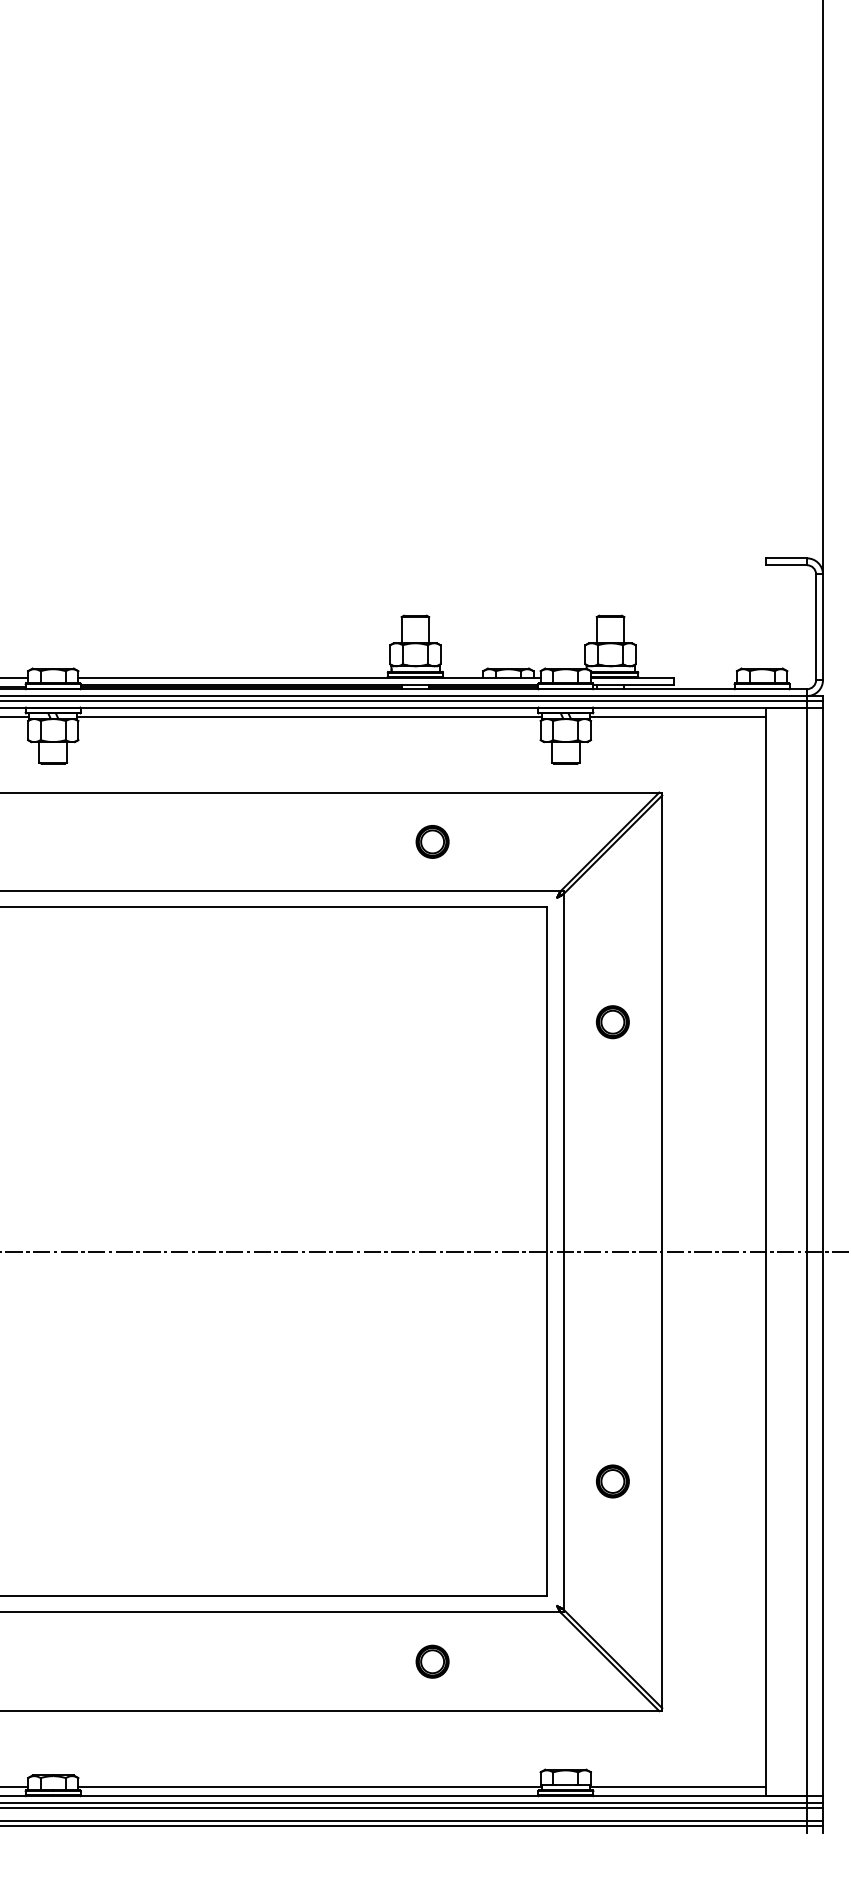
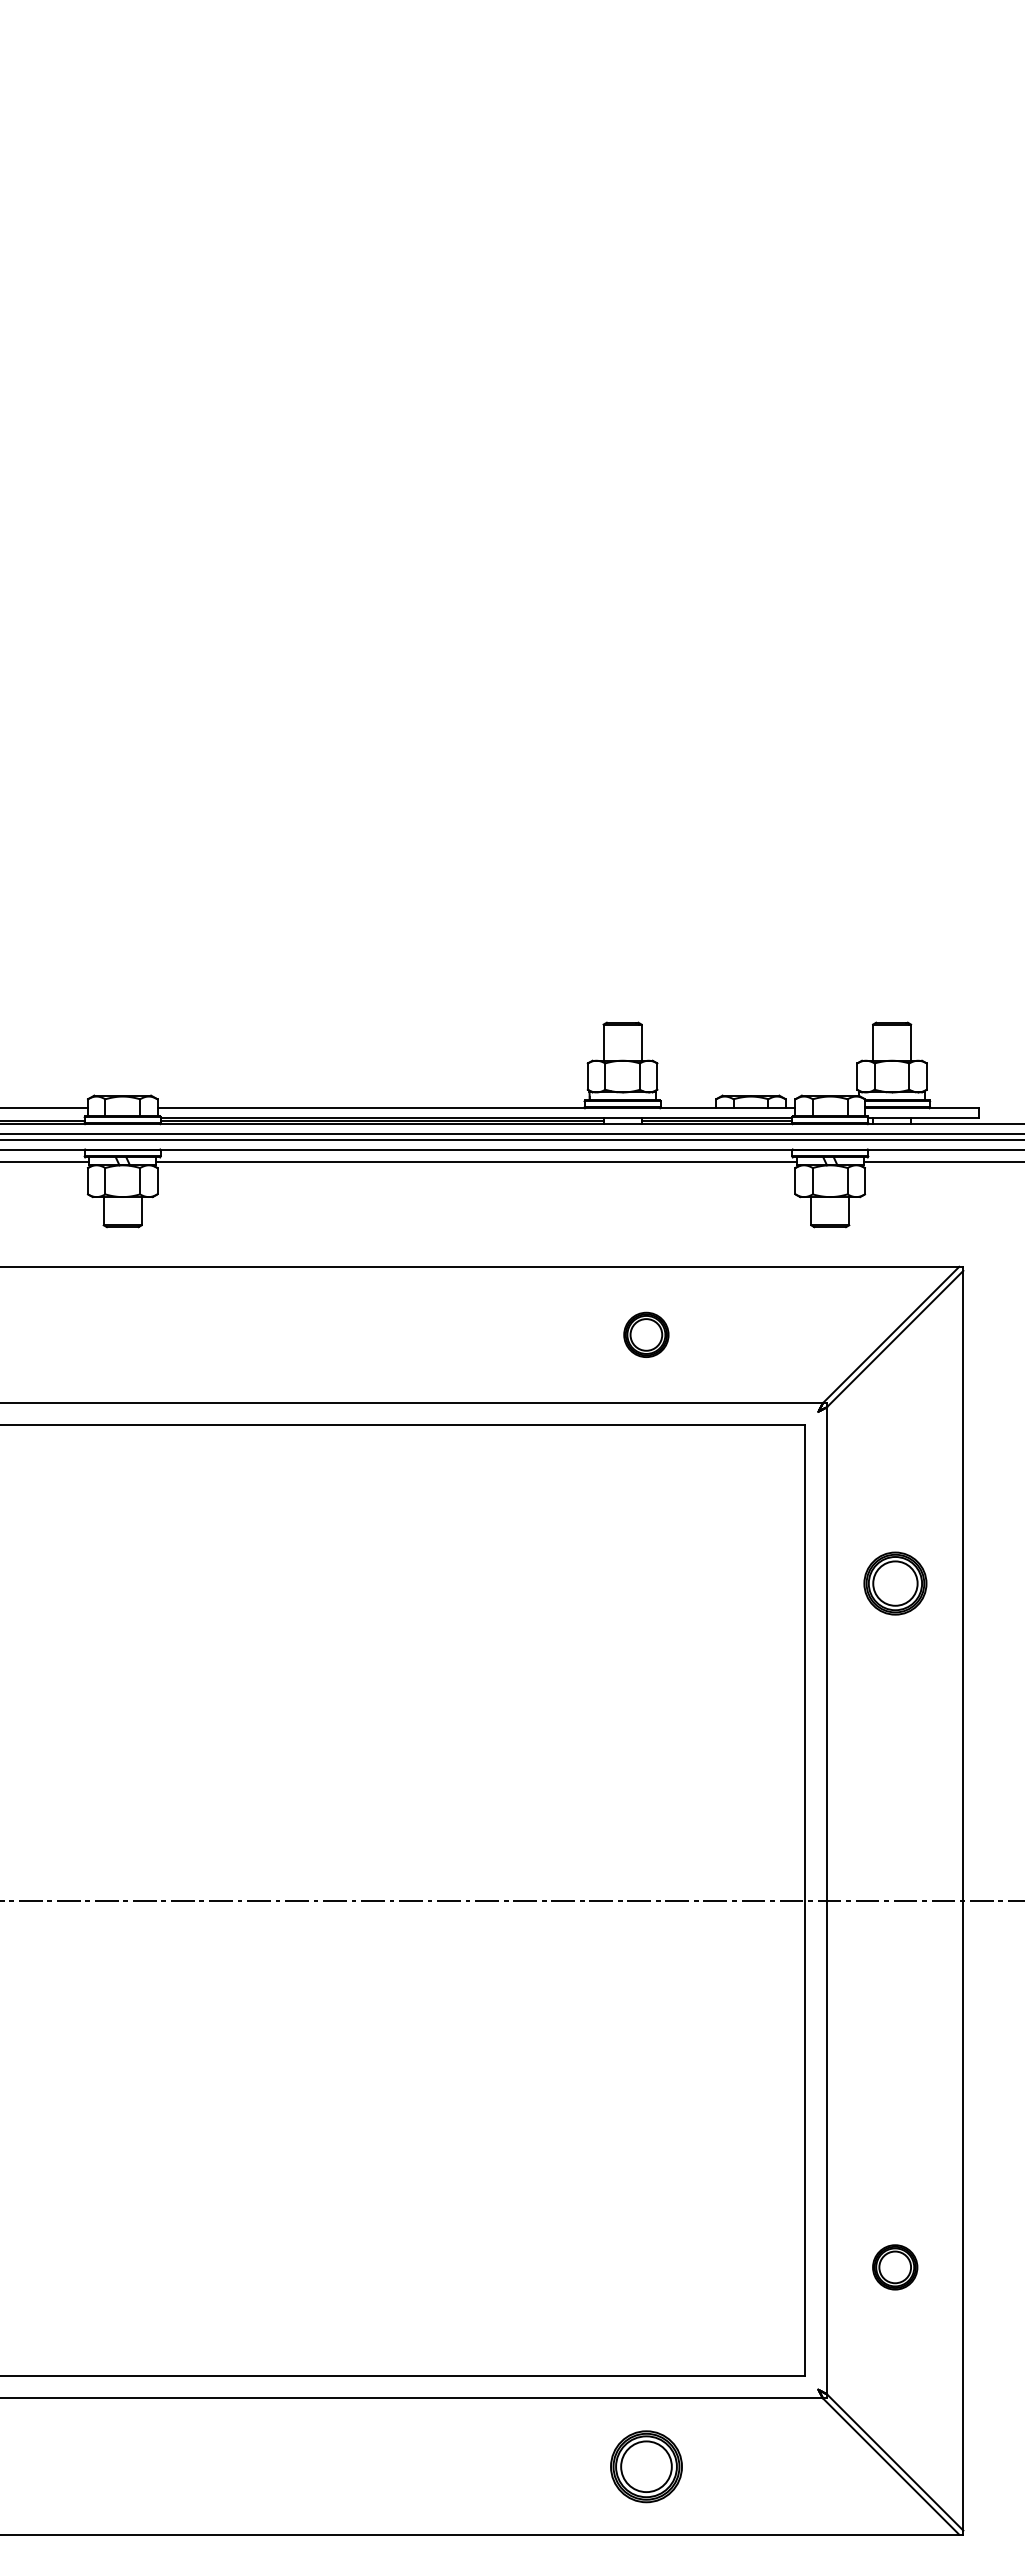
part: (612, 1022) -> (894, 1584), size x1.4
part: (612, 1481) -> (894, 2267), moved
part: (432, 1661) -> (646, 2466), size x1.6

